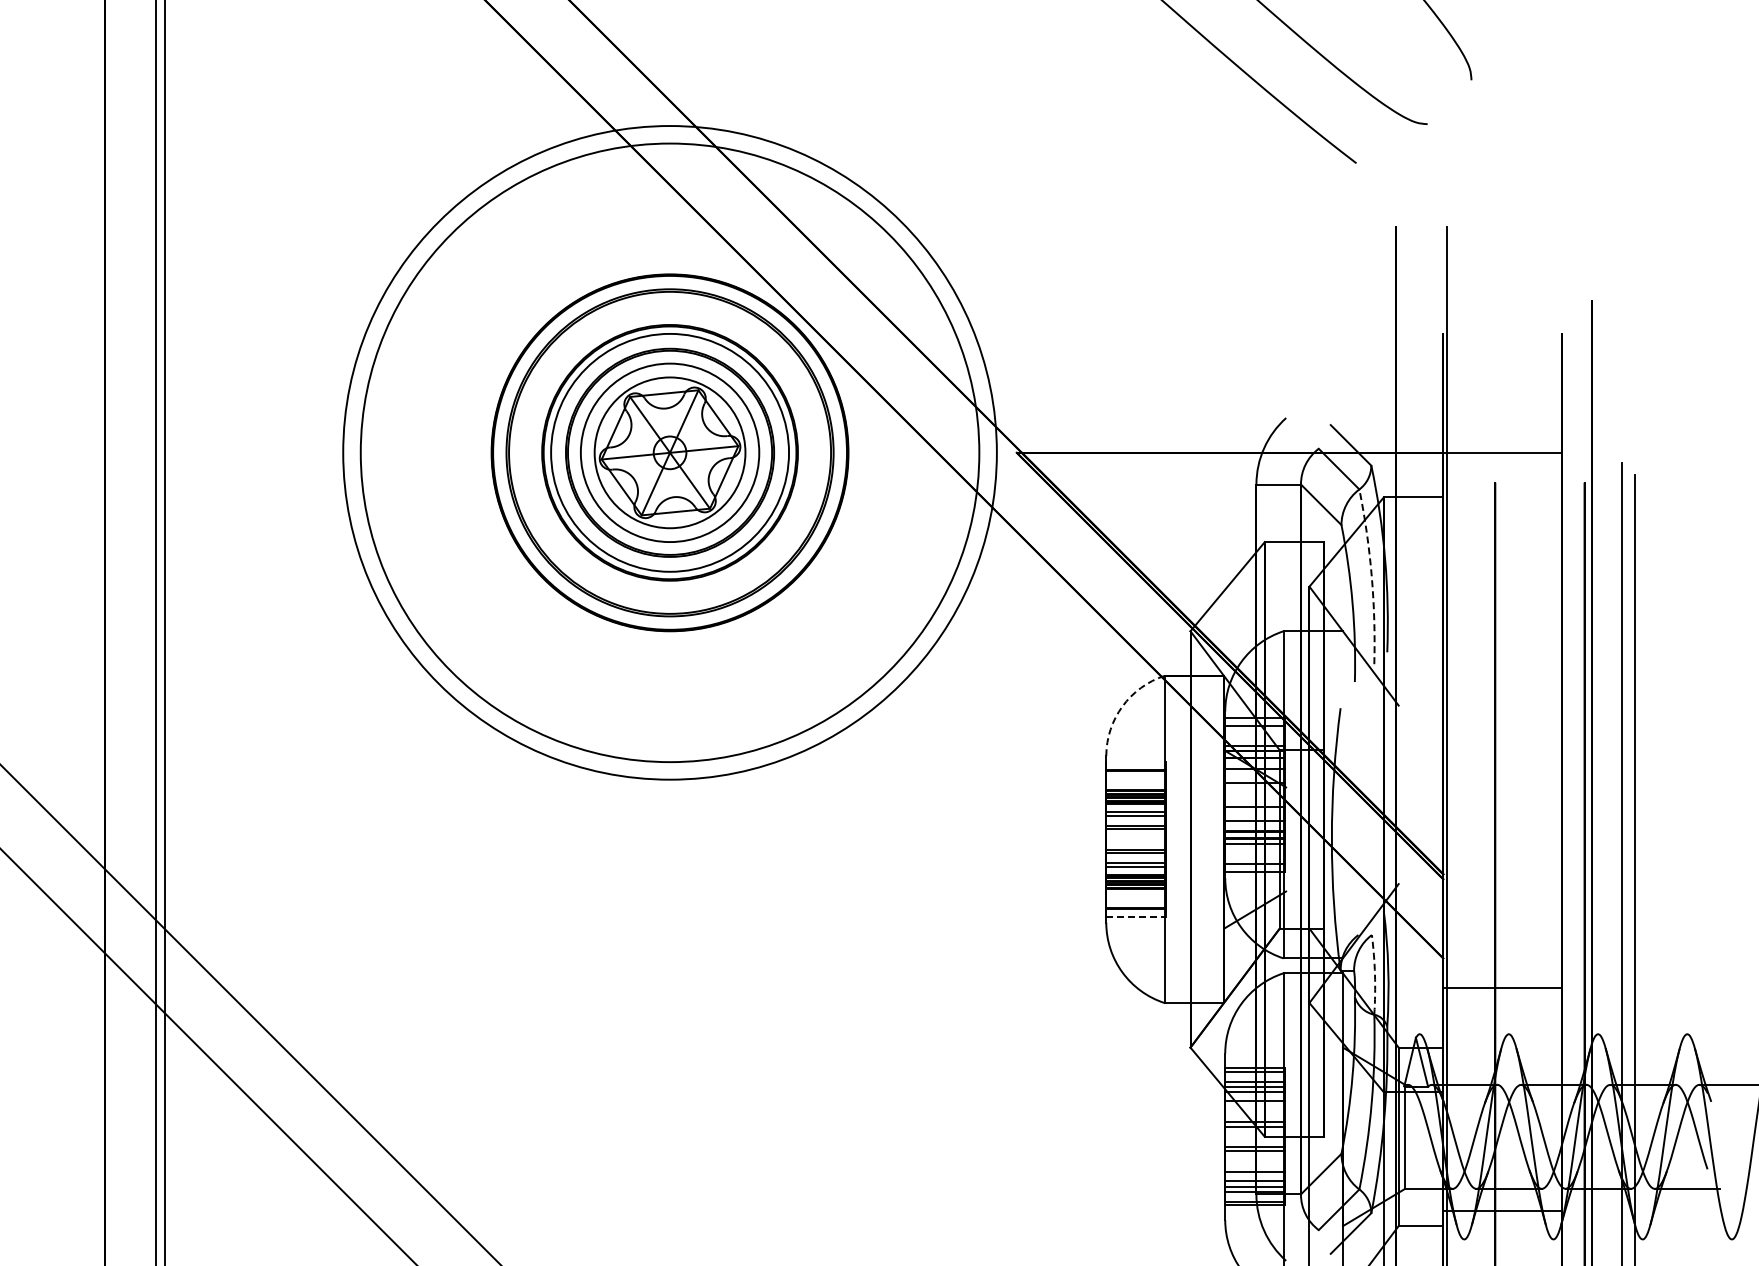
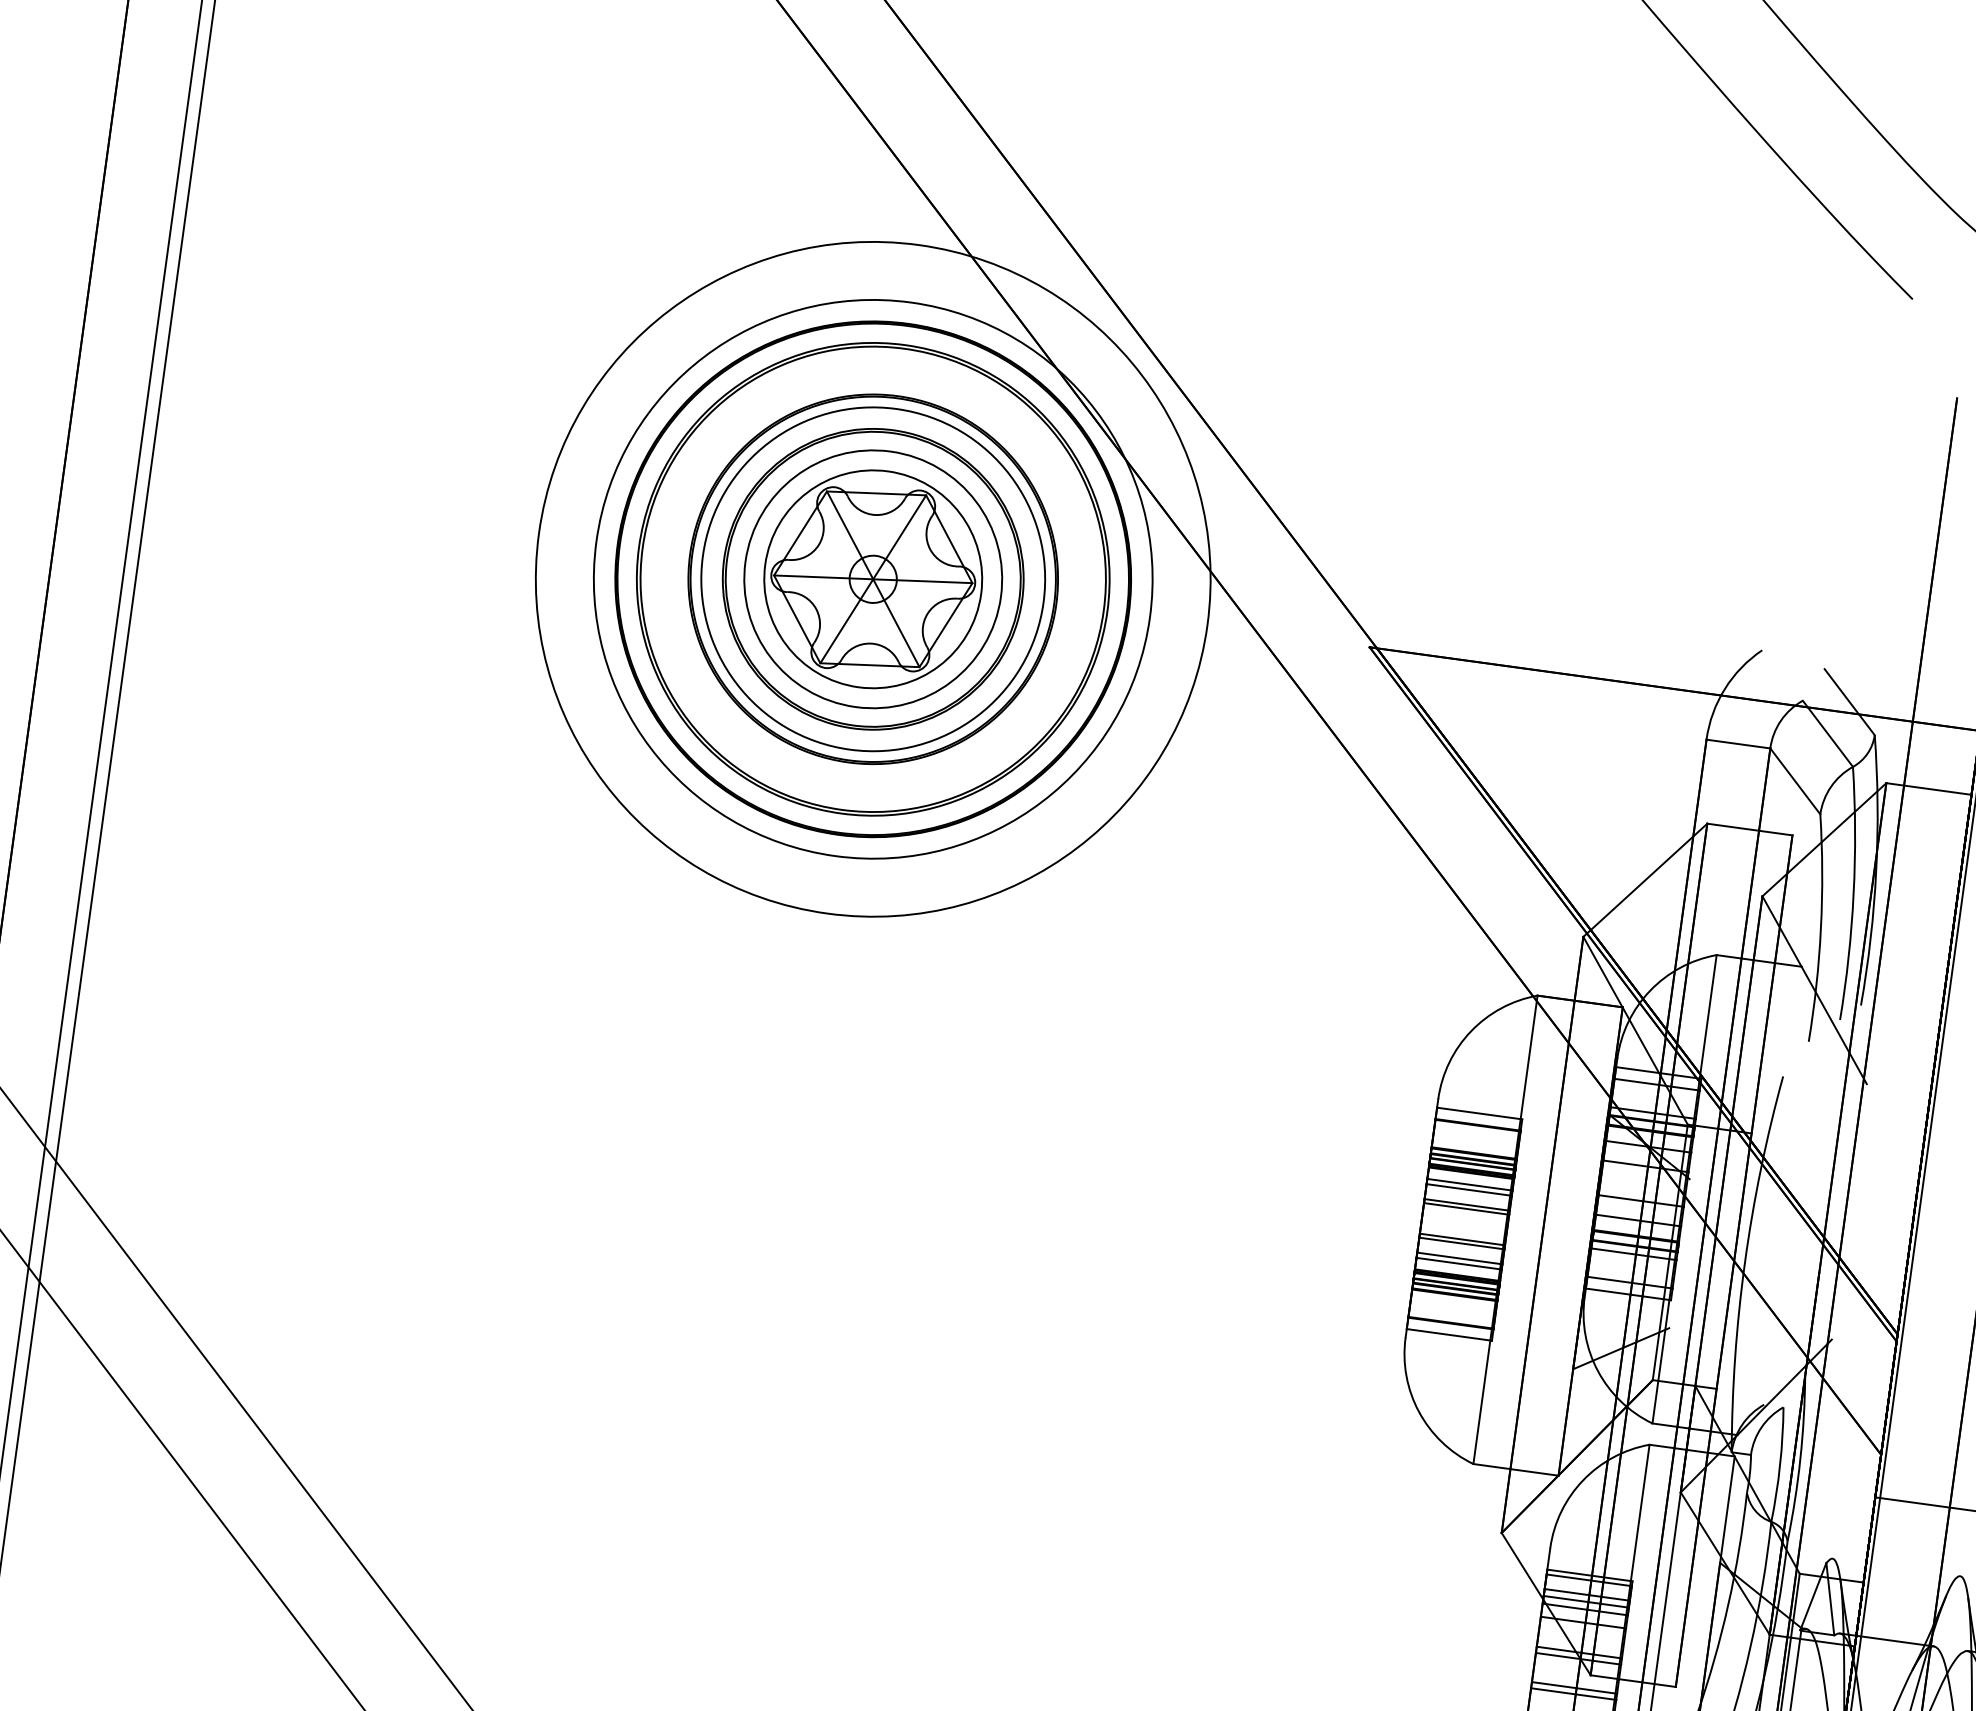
circle: (669, 452) -> (872, 578), size x0.62
circle: (669, 452) -> (872, 578), size x0.71
arc: (1371, 576) -> (1853, 893), dashed -> solid
arc: (1122, 706) -> (1471, 1031), dashed -> solid
line: (1135, 762) -> (1478, 1113), added
line: (1136, 916) -> (1450, 1334), dashed -> solid
arc: (1374, 974) -> (1779, 1464), dashed -> solid

